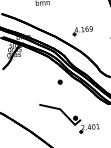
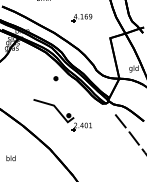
part: (82, 31) -> (81, 18), moved

